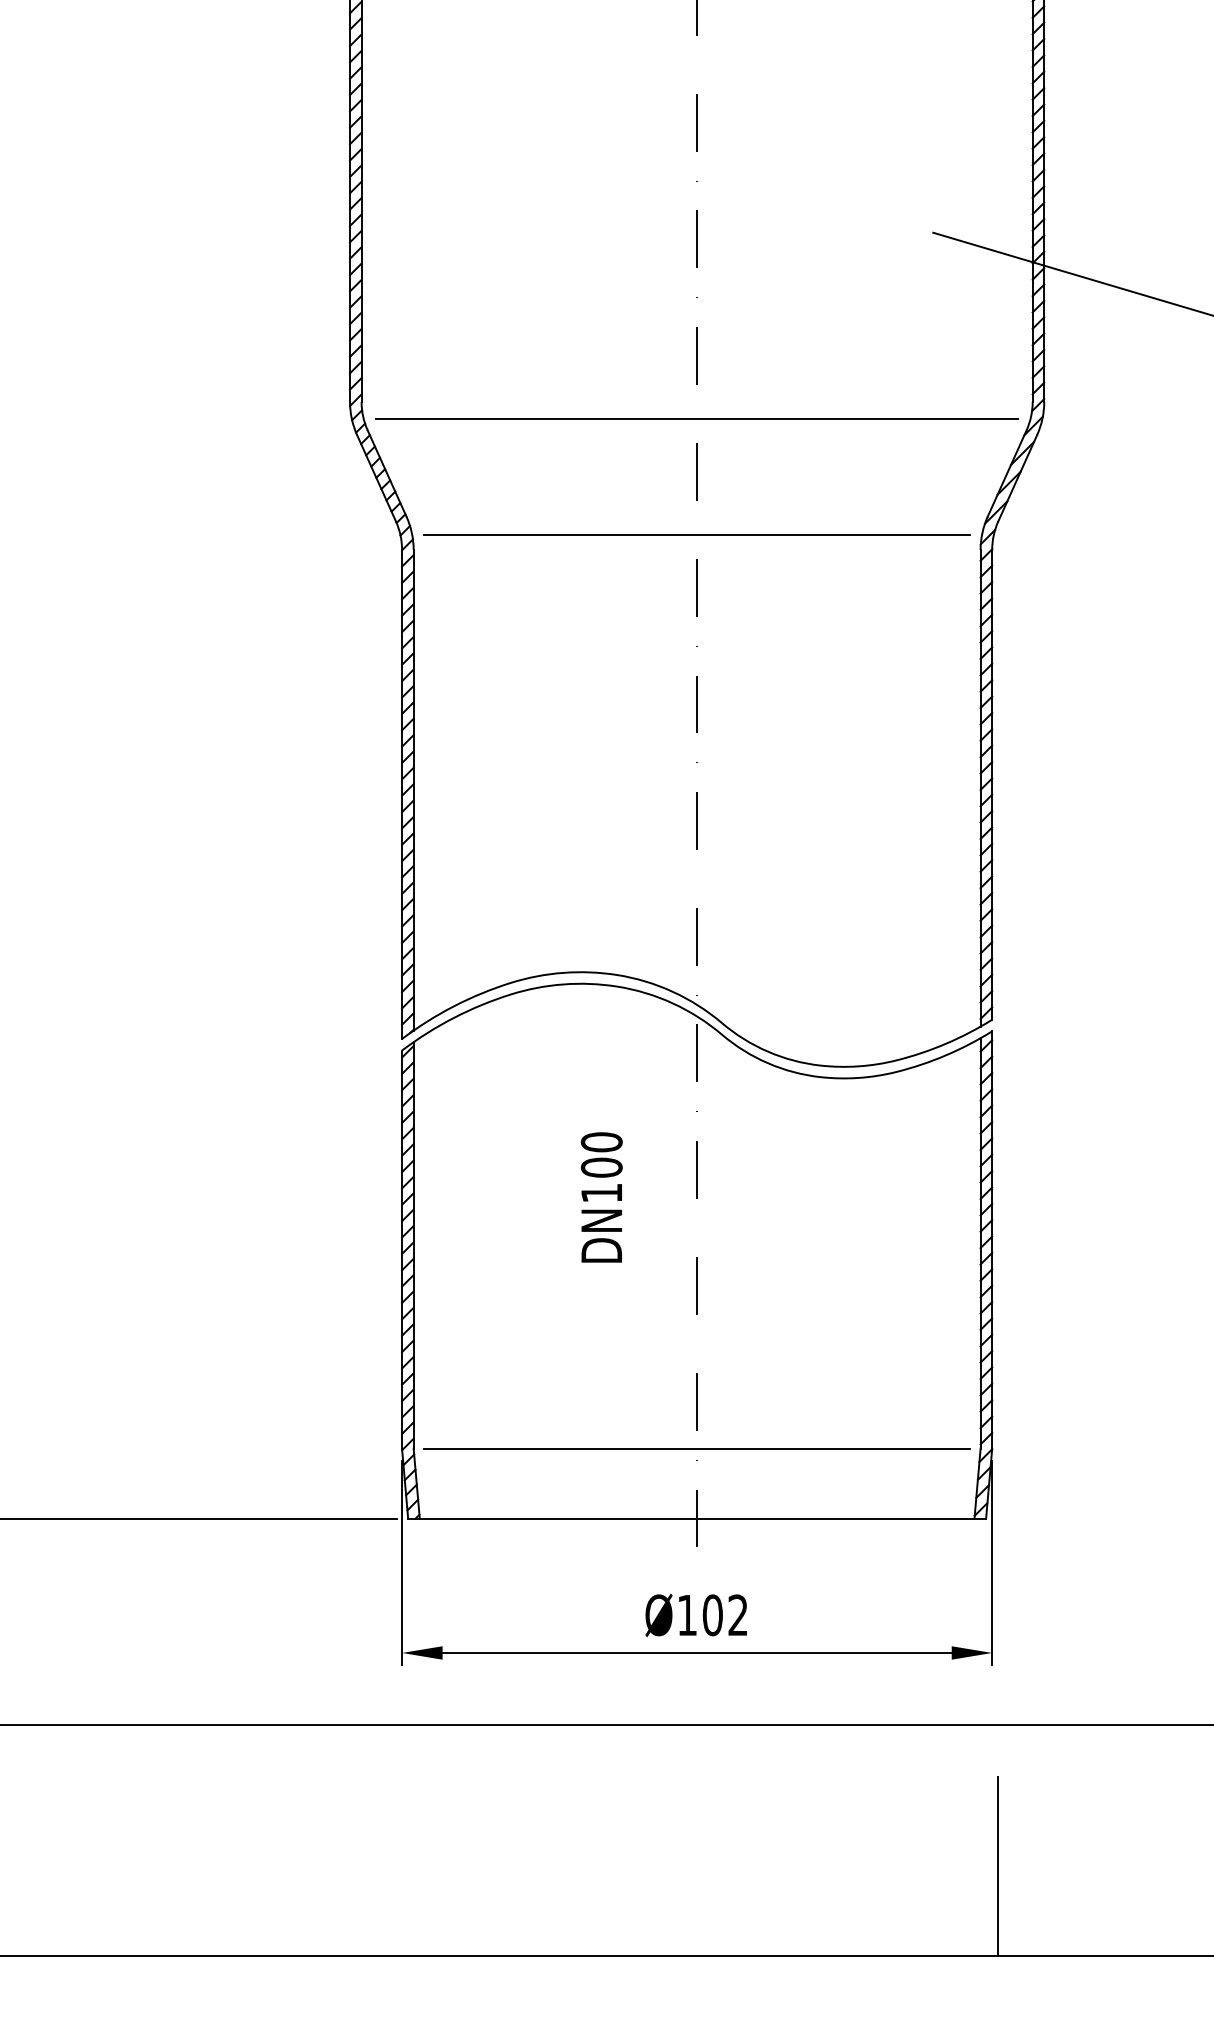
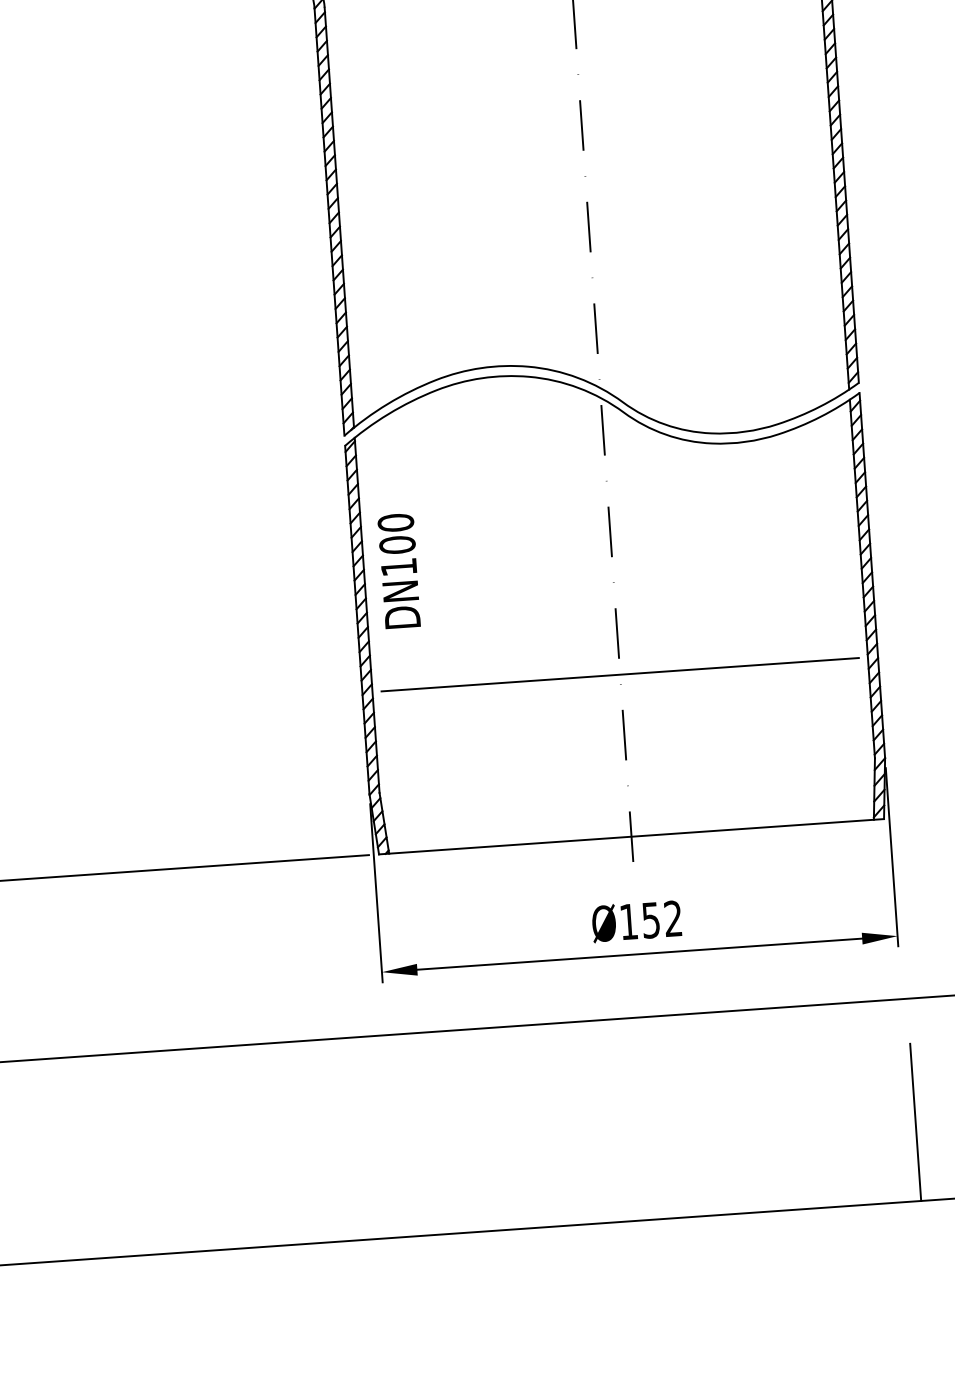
text: (601, 1197) -> (399, 571), moved
line: (696, 1448) -> (619, 674), moved
text: (712, 1615) -> (650, 920), Ø102 -> Ø152

